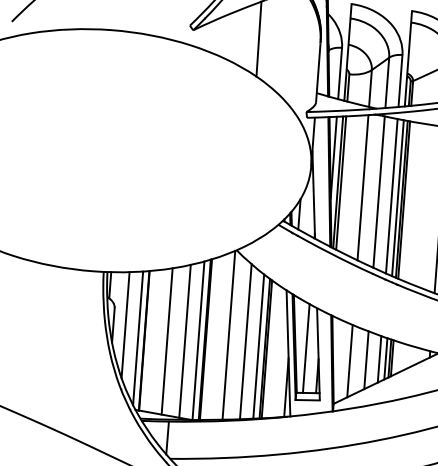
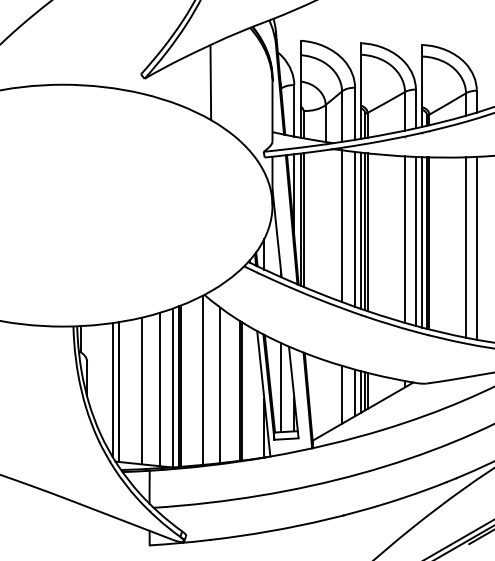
line: (362, 187) -> (325, 222), removed
line: (125, 324) -> (99, 377), removed
line: (258, 346) -> (233, 389), removed
line: (349, 360) -> (325, 396), removed

